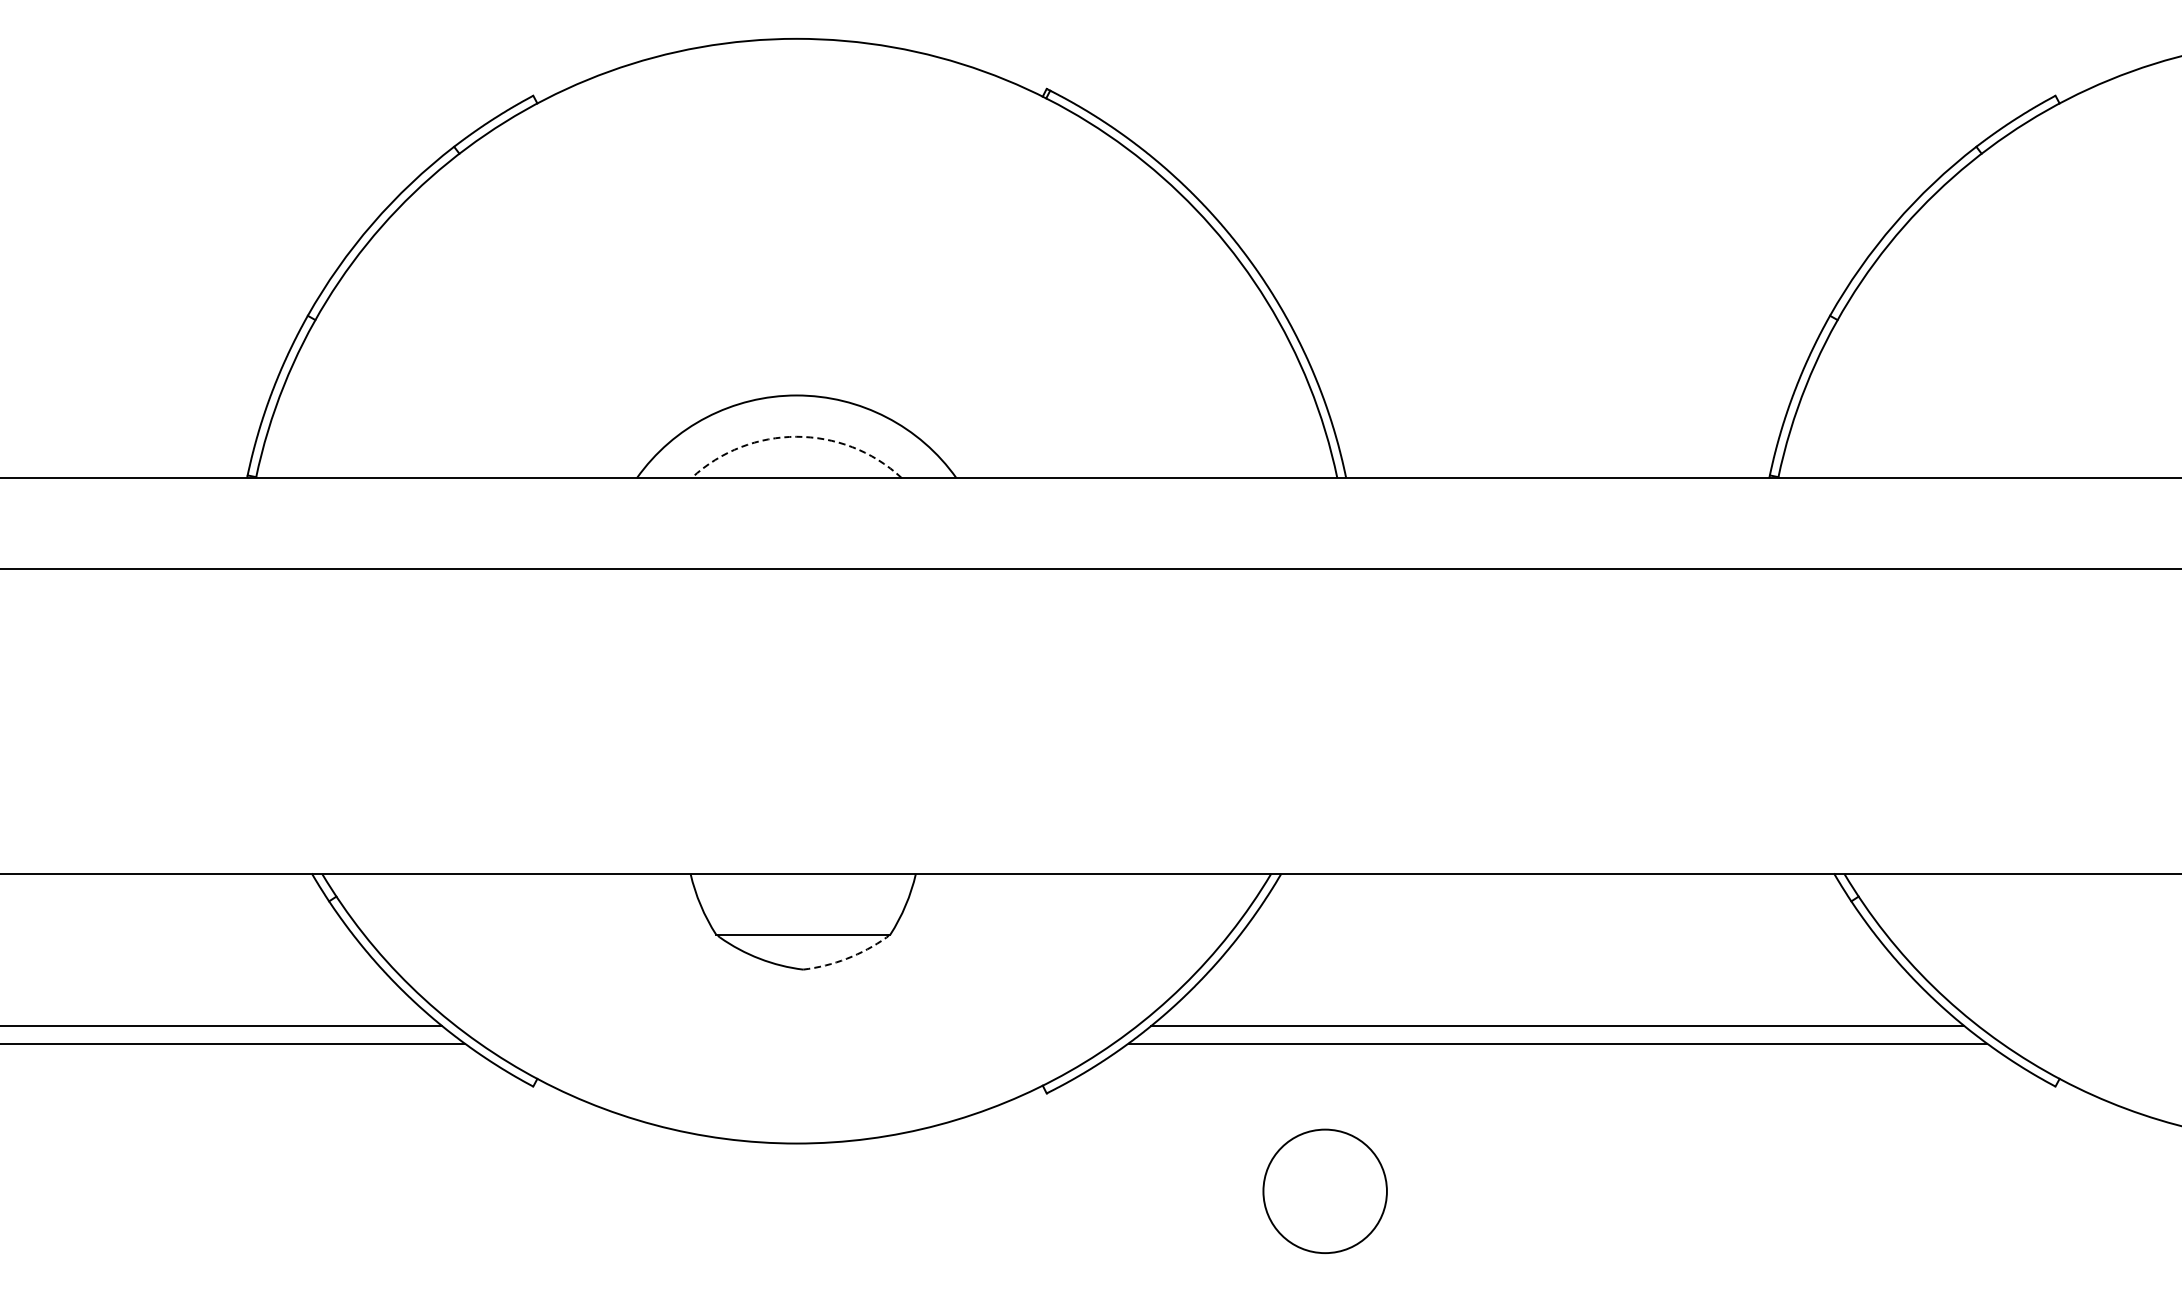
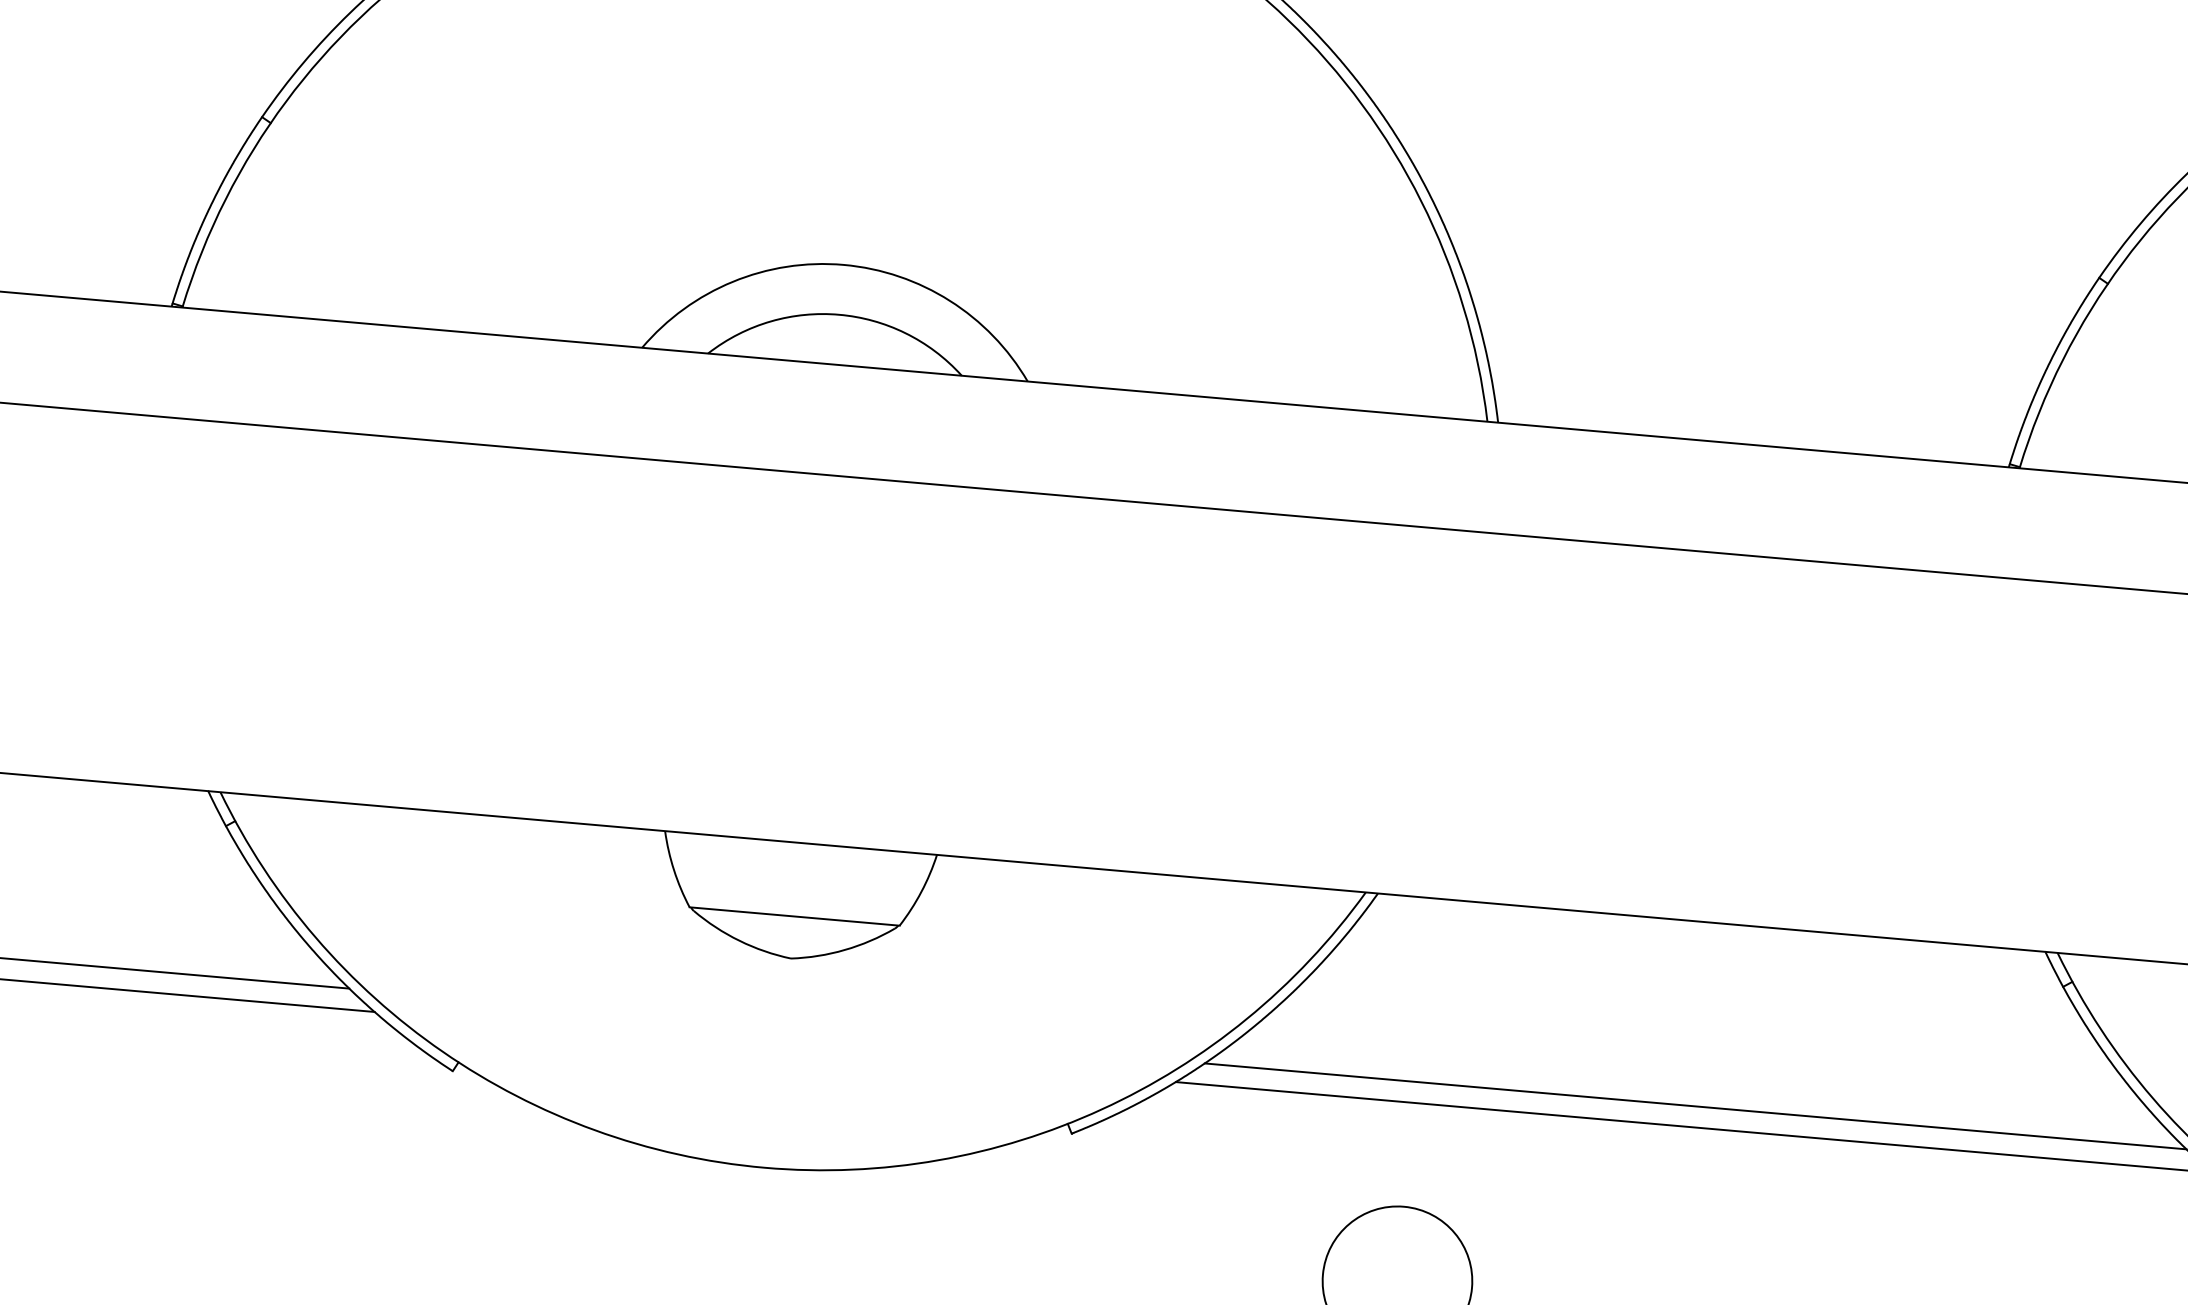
arc: (796, 436) -> (839, 314), dashed -> solid
arc: (846, 958) -> (844, 949), dashed -> solid

